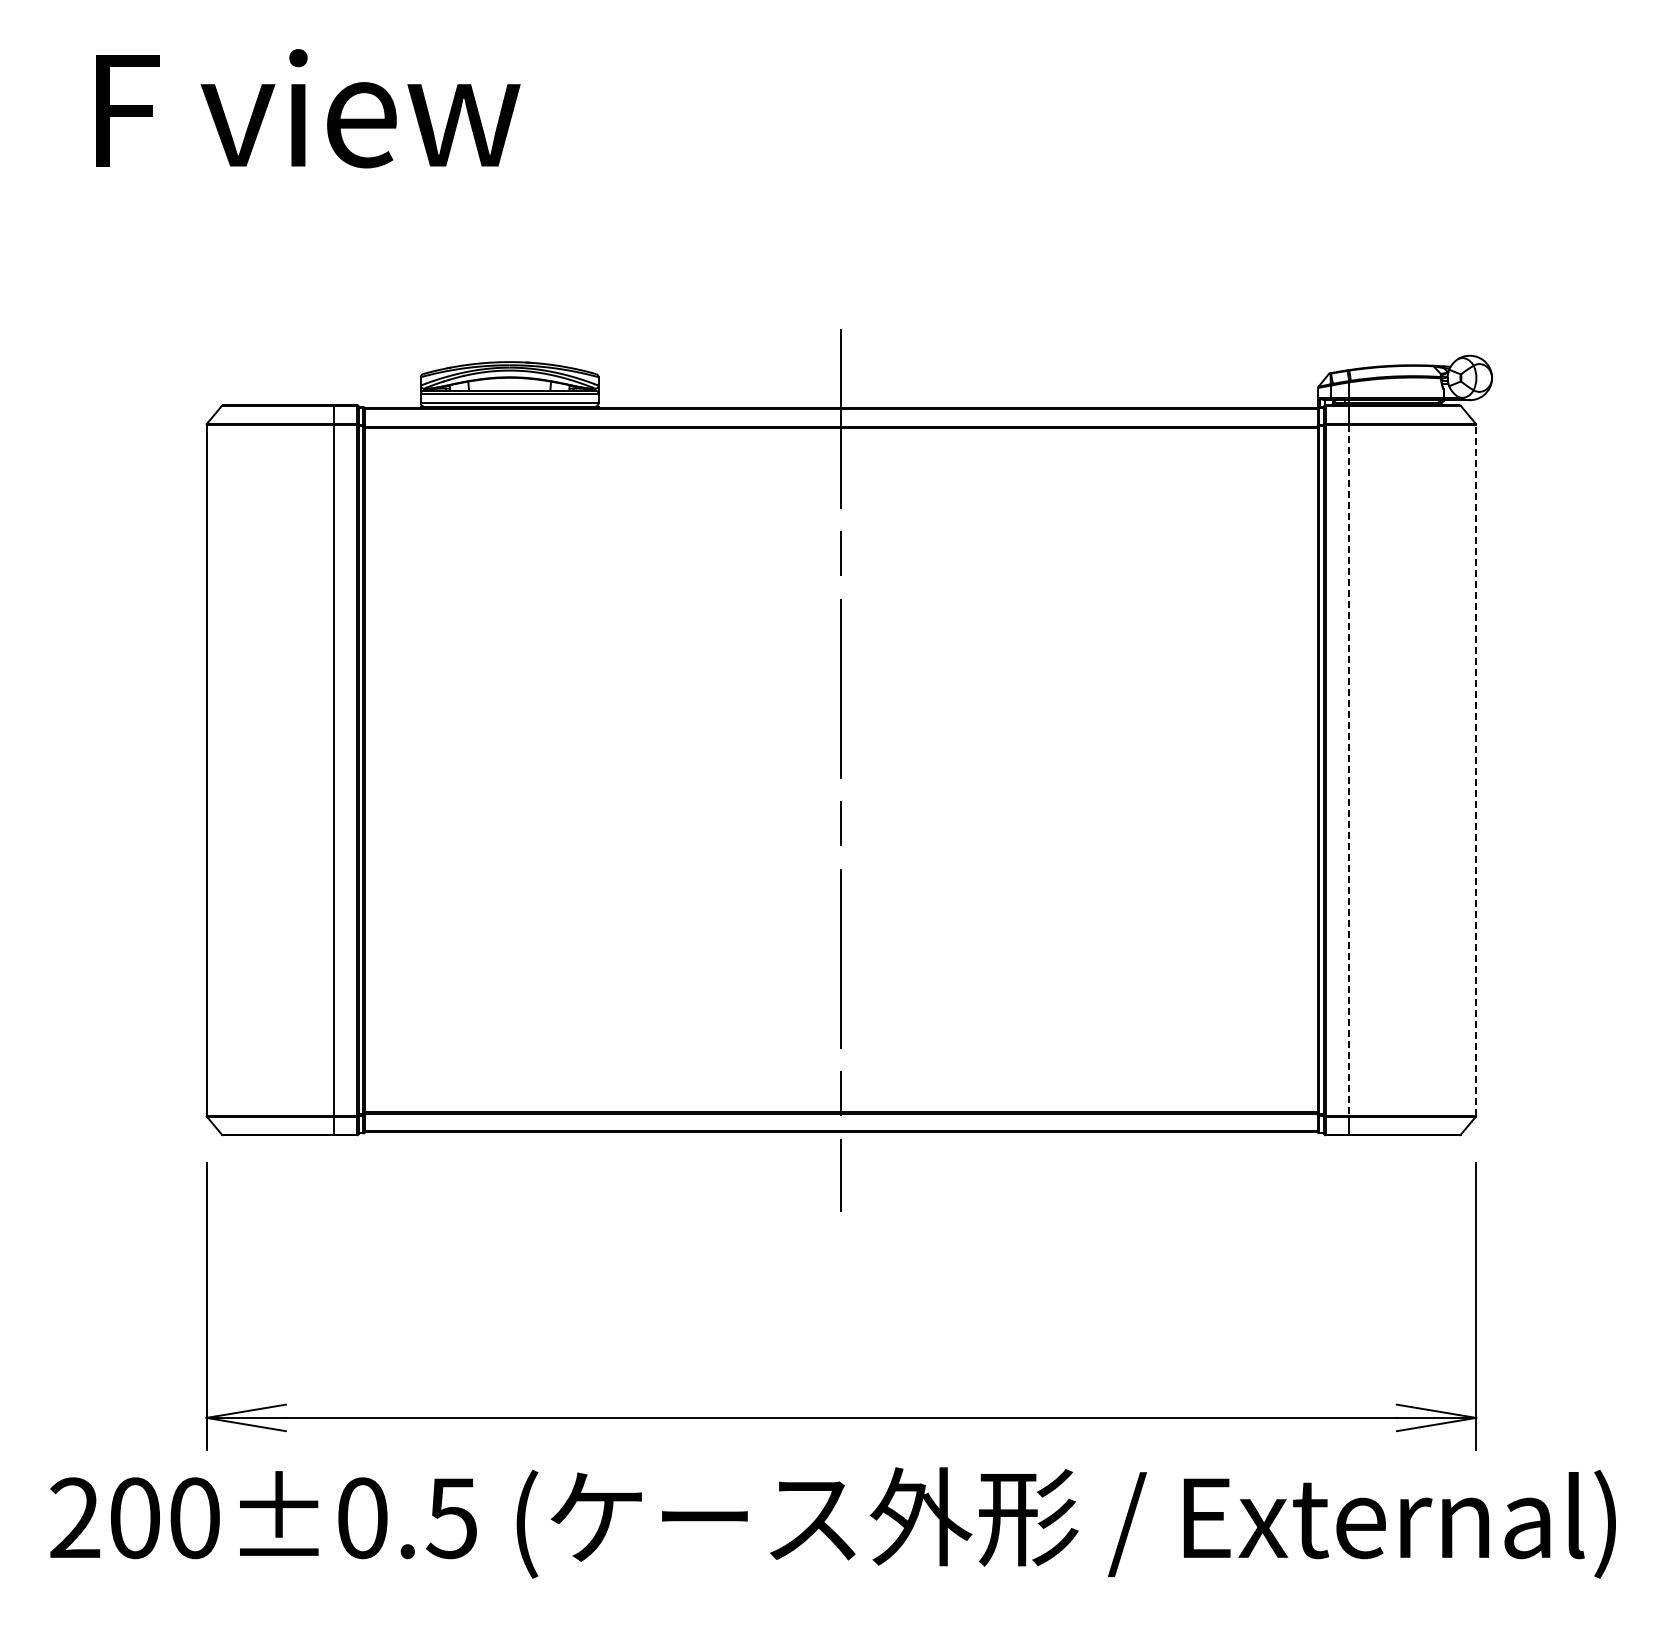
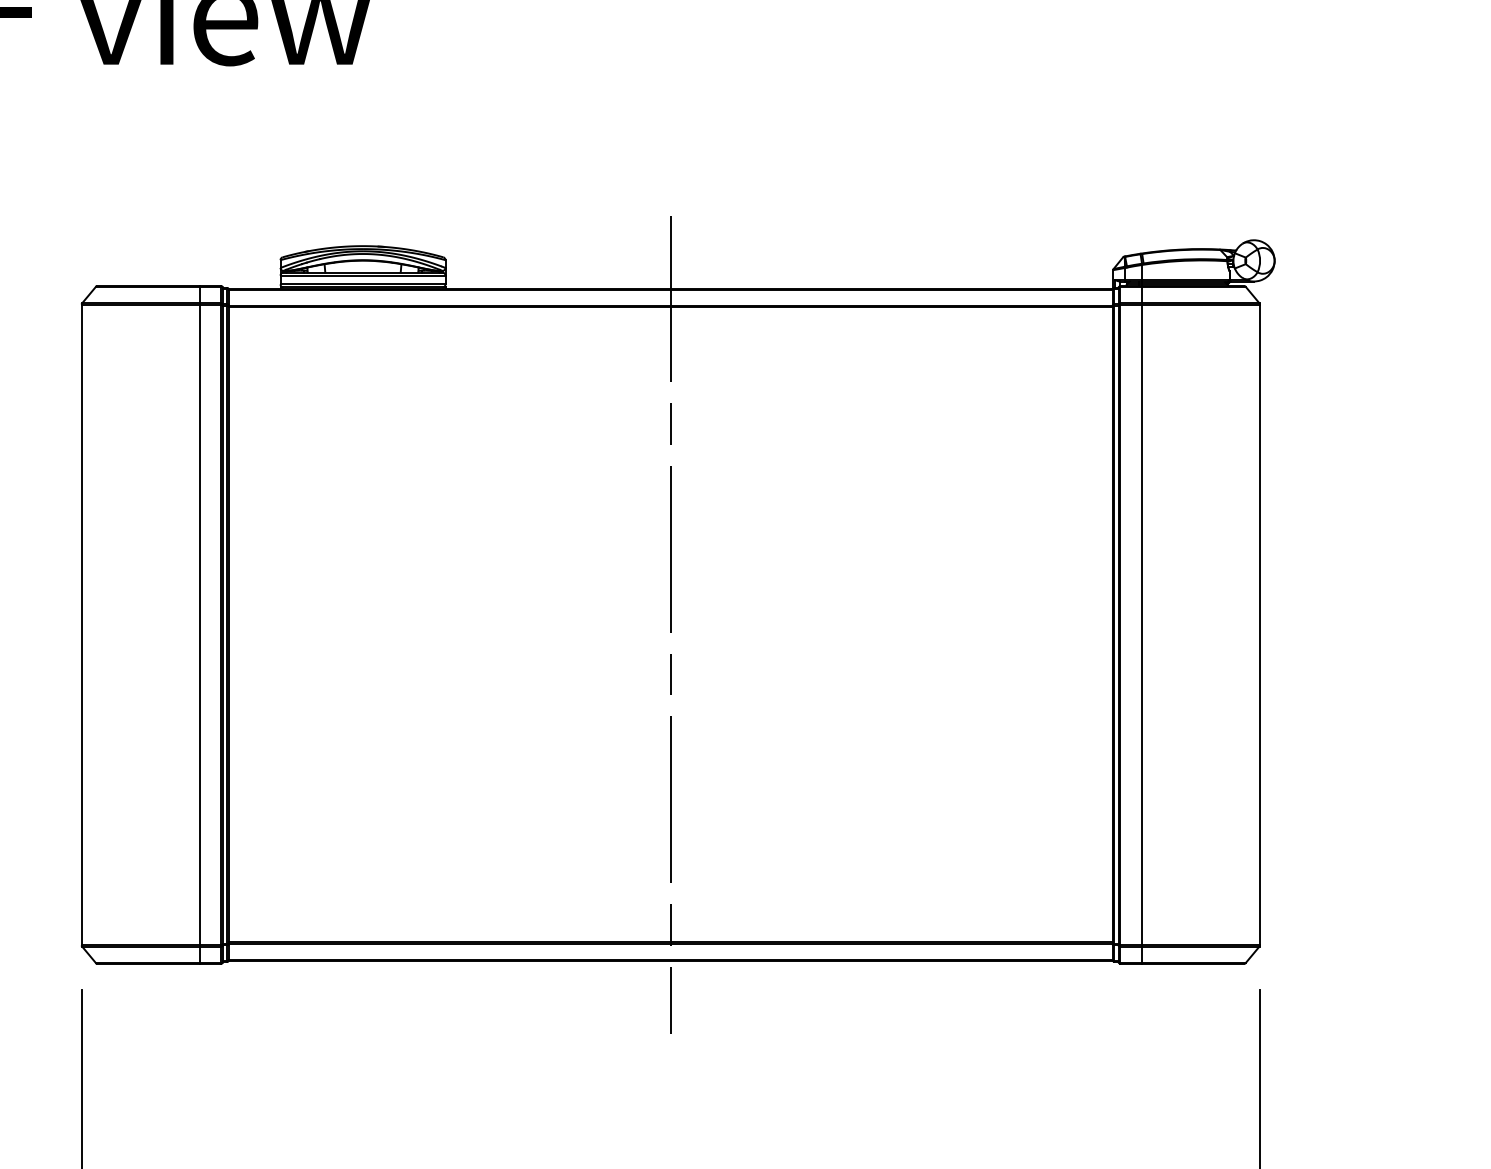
line: (1476, 769) -> (1260, 624), dashed -> solid
line: (1349, 770) -> (1142, 625), dashed -> solid

